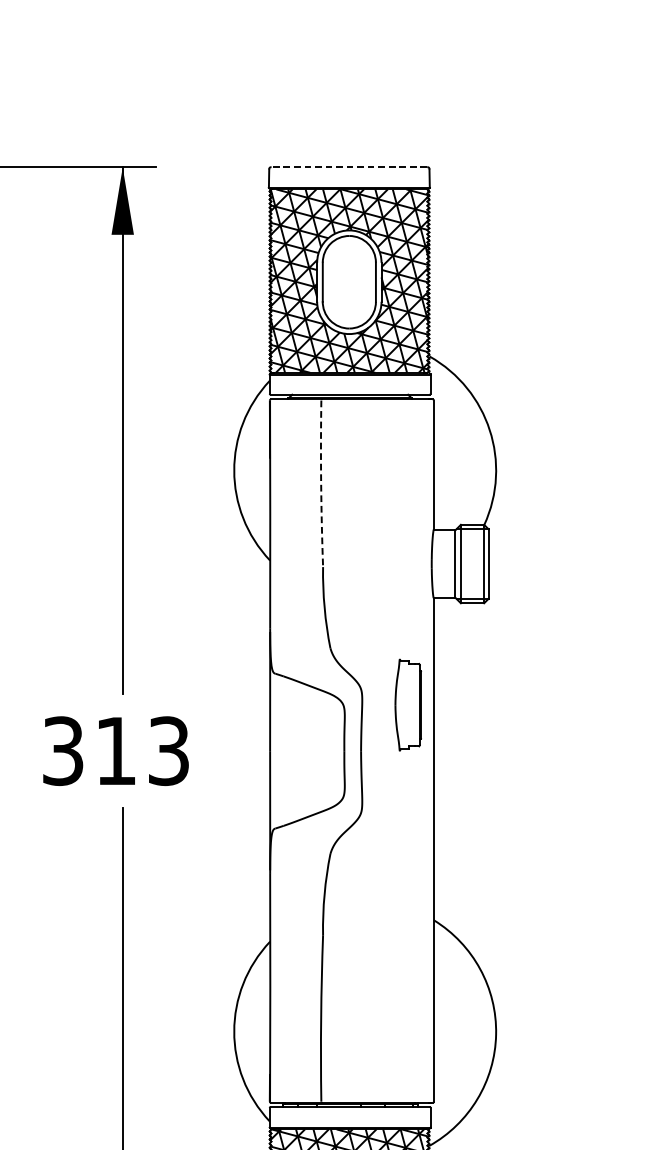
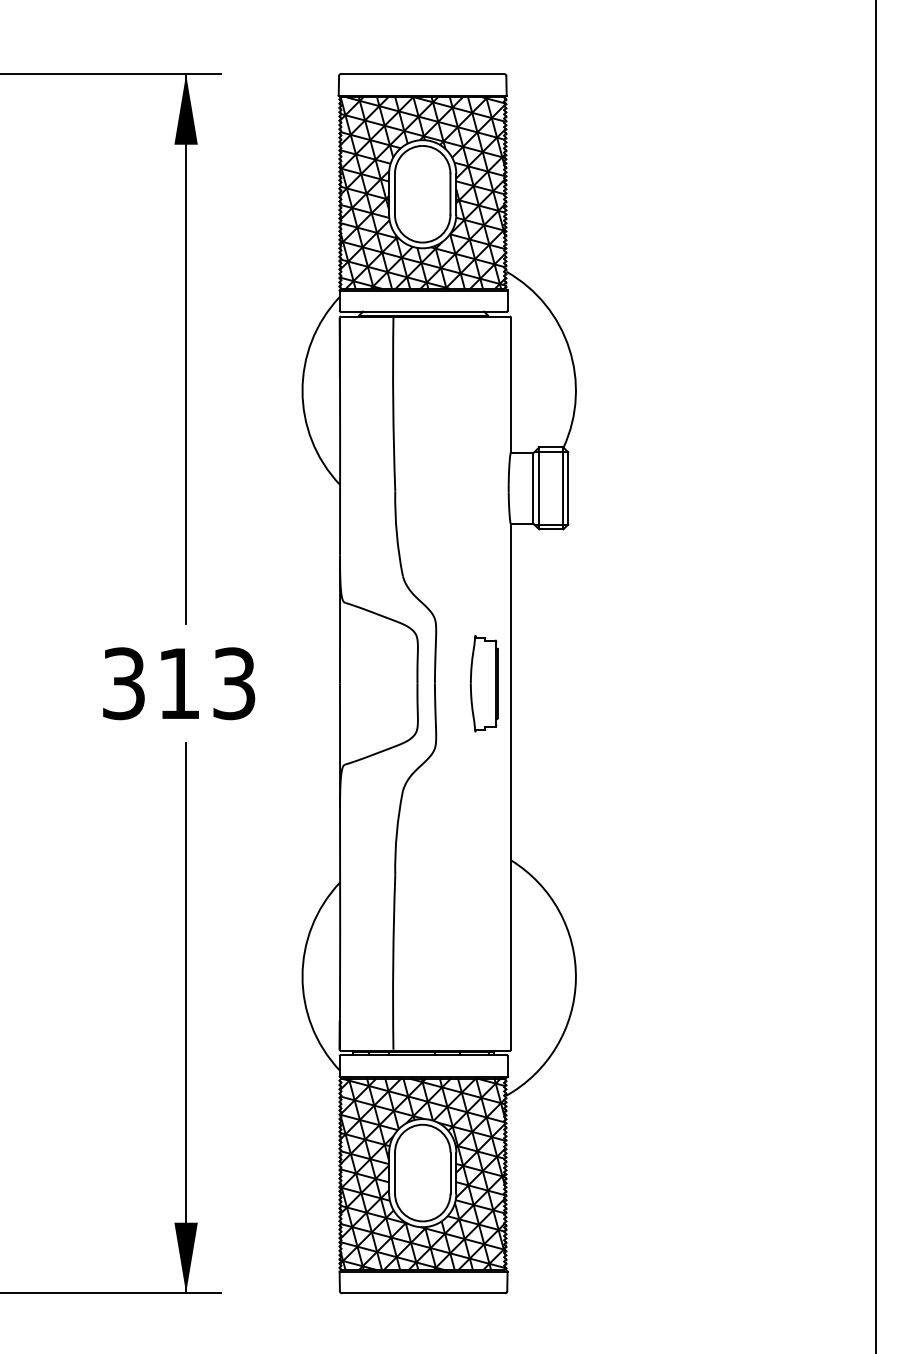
line: (349, 167) -> (422, 74), dashed -> solid
arc: (321, 483) -> (393, 404), dashed -> solid
part: (407, 704) -> (483, 683), moved

